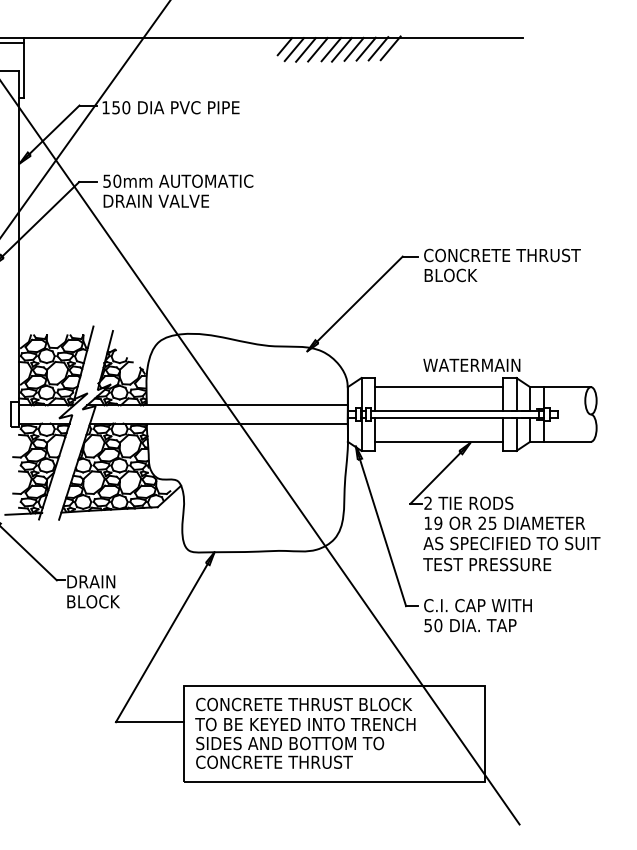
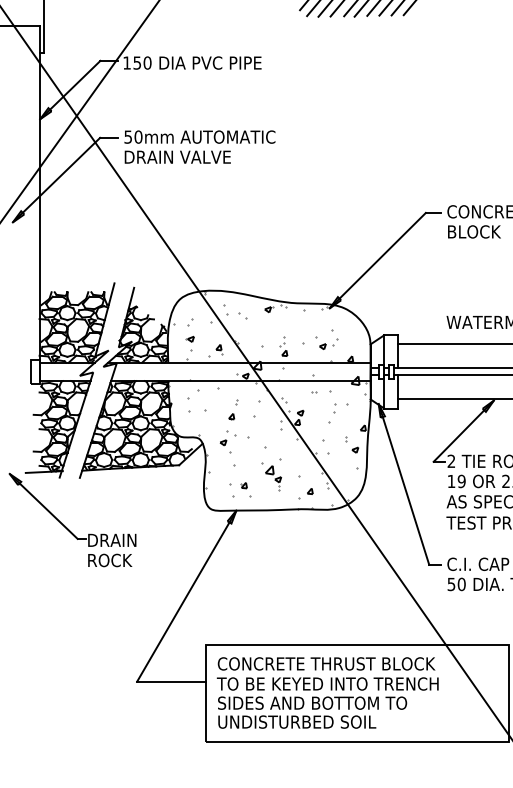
hatch: (247, 442) -> (269, 400), added
text: (93, 601) -> (114, 560), BLOCK -> ROCK
text: (274, 761) -> (296, 721), CONCRETE THRUST -> UNDISTURBED SOIL

